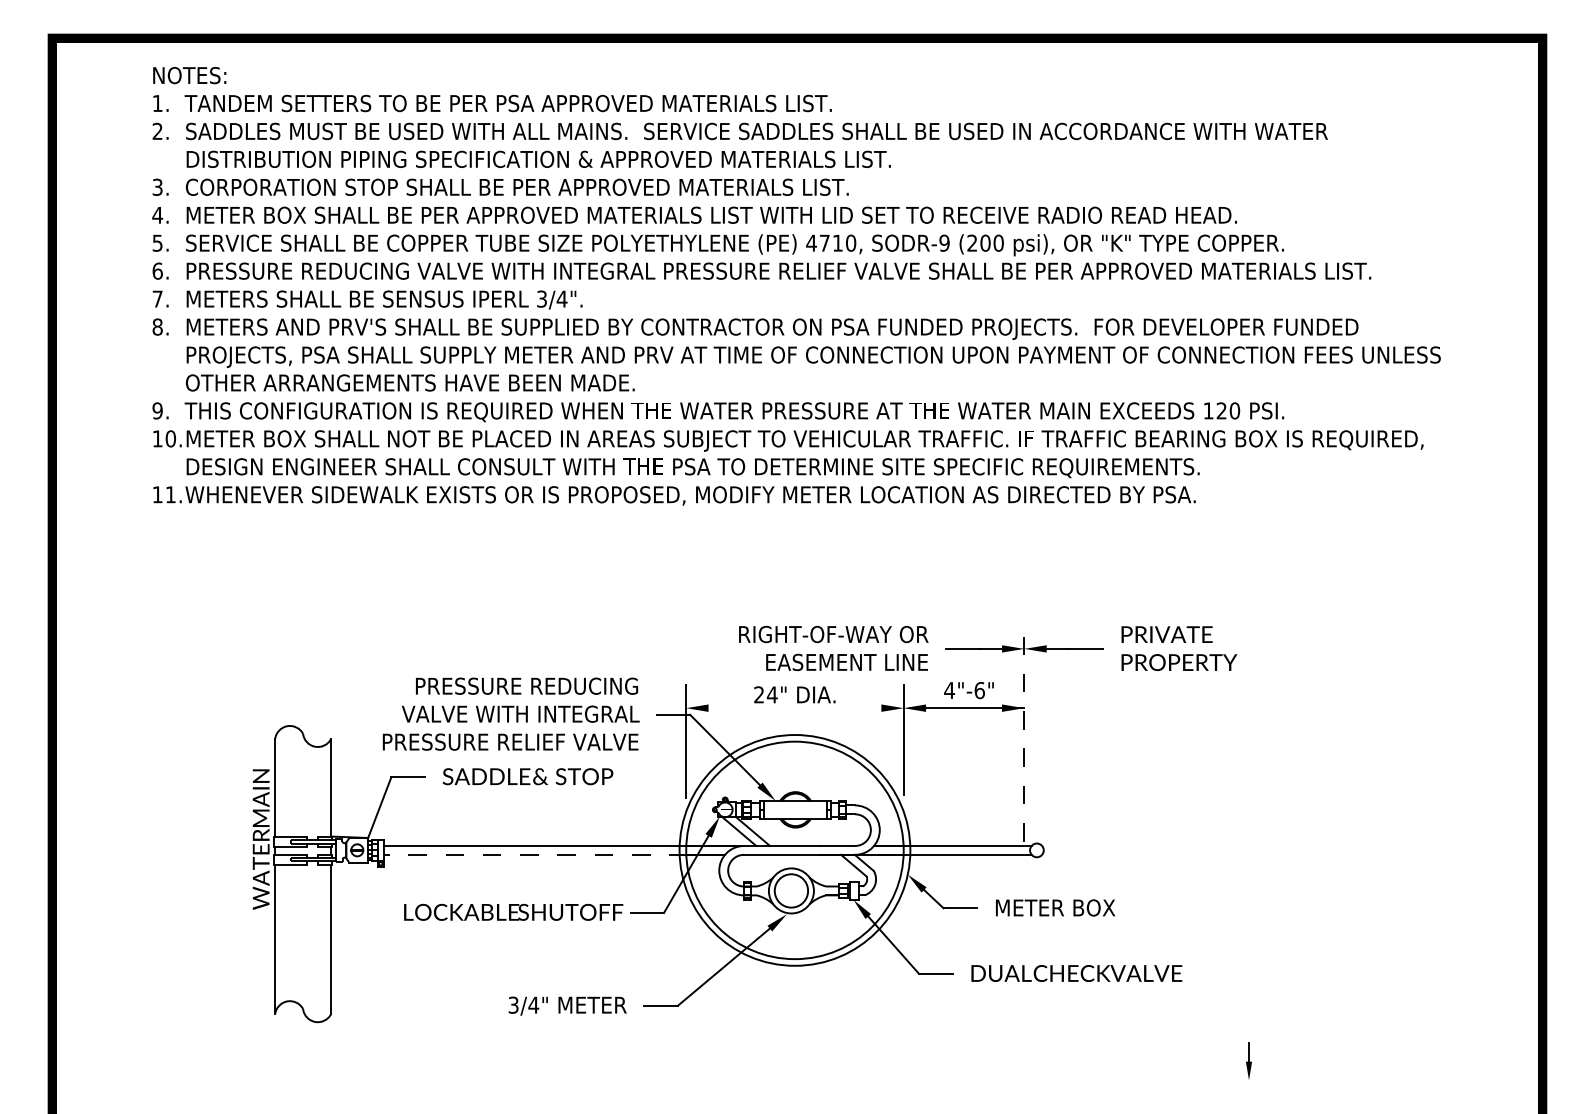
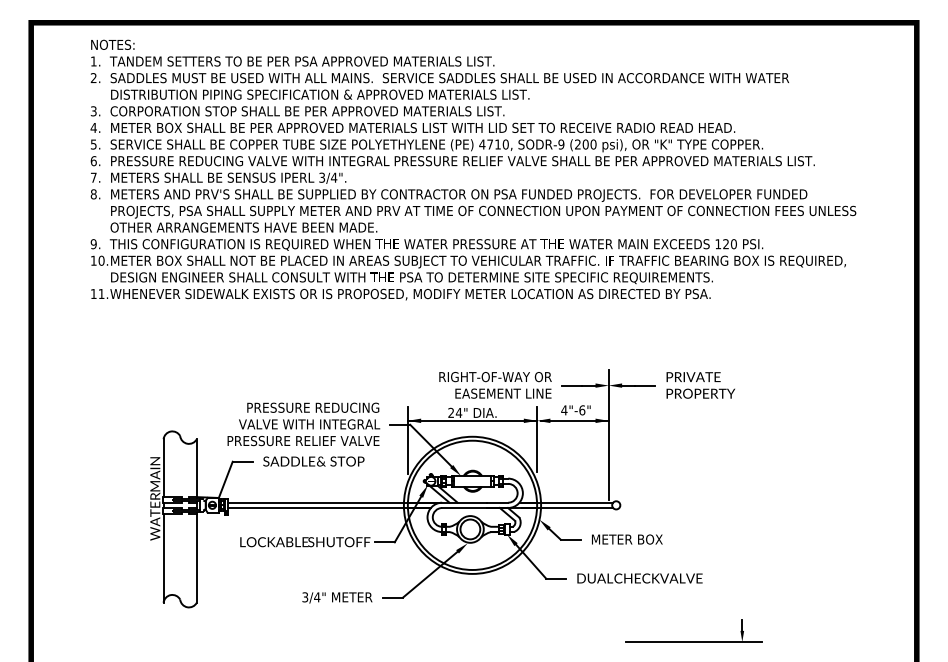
line: (794, 707) -> (472, 420), added
line: (1023, 732) -> (608, 435), dashed -> solid
line: (552, 854) -> (328, 507), dashed -> solid
line: (1168, 1079) -> (694, 641), added

